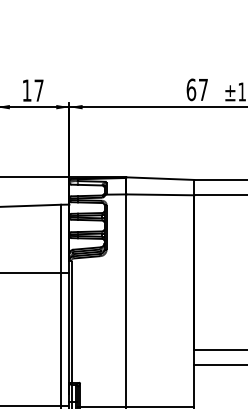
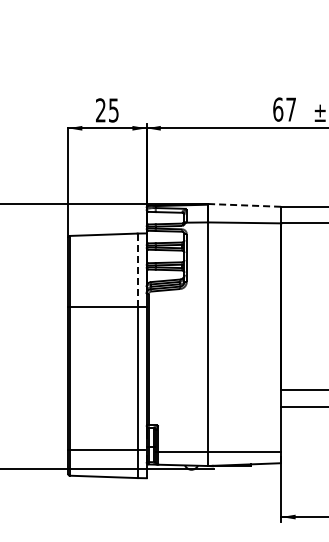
text: (33, 90) -> (107, 110), 17 -> 25
line: (160, 178) -> (244, 205), solid -> dashed
line: (60, 238) -> (137, 270), solid -> dashed

